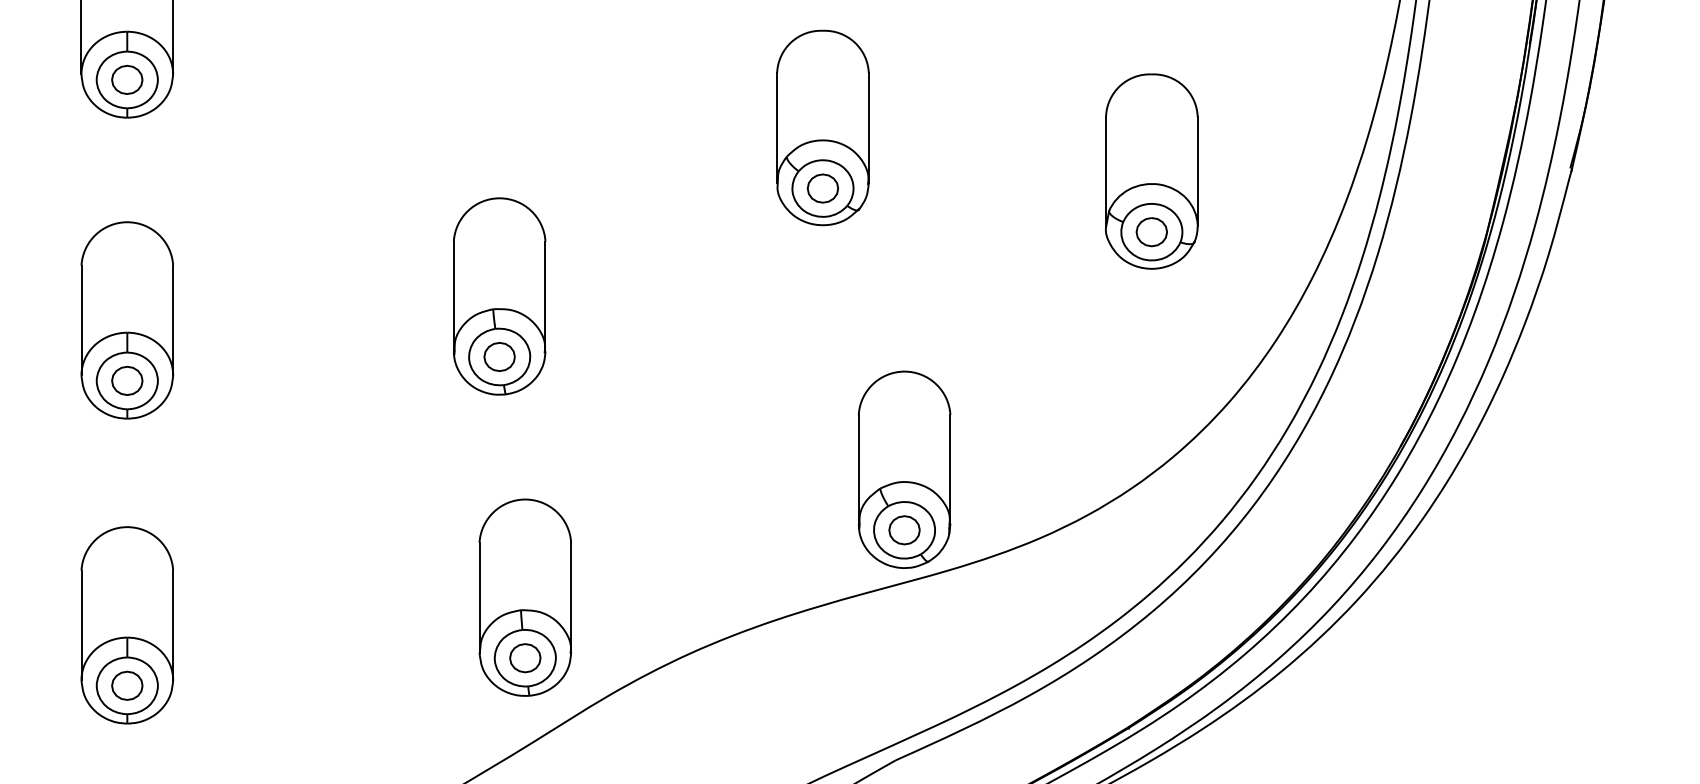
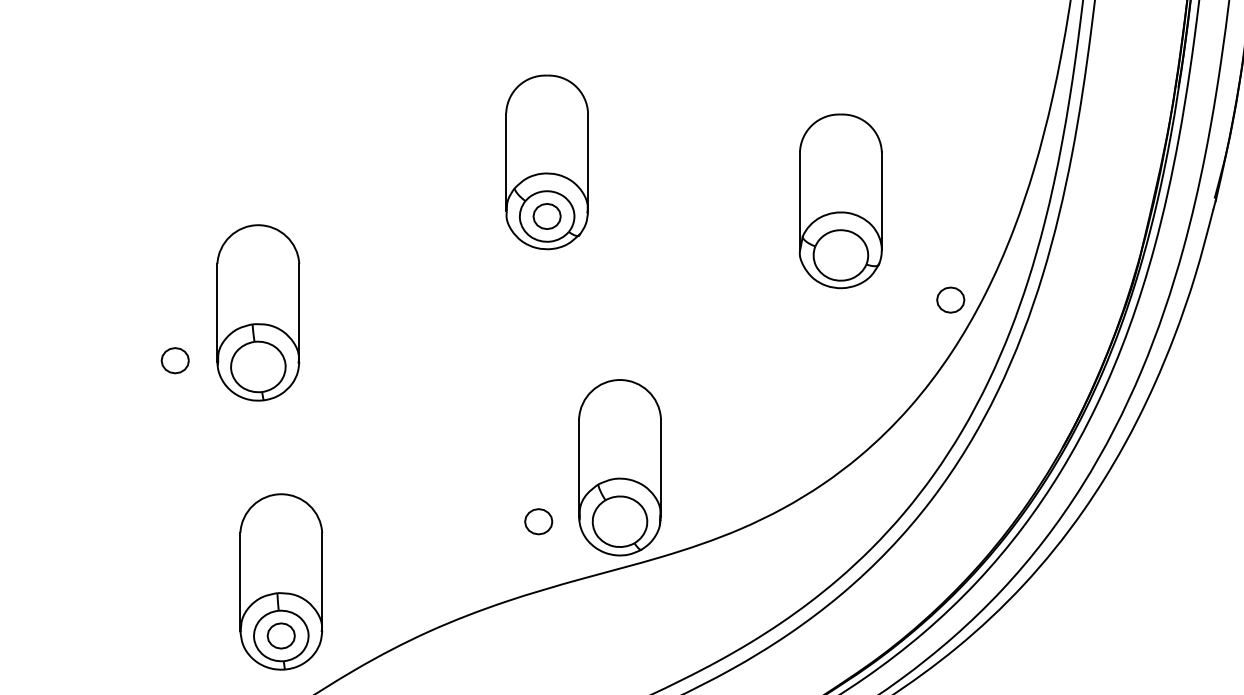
part: (1151, 232) -> (950, 300), moved
part: (499, 356) -> (175, 360), moved
part: (904, 530) -> (538, 521), moved

